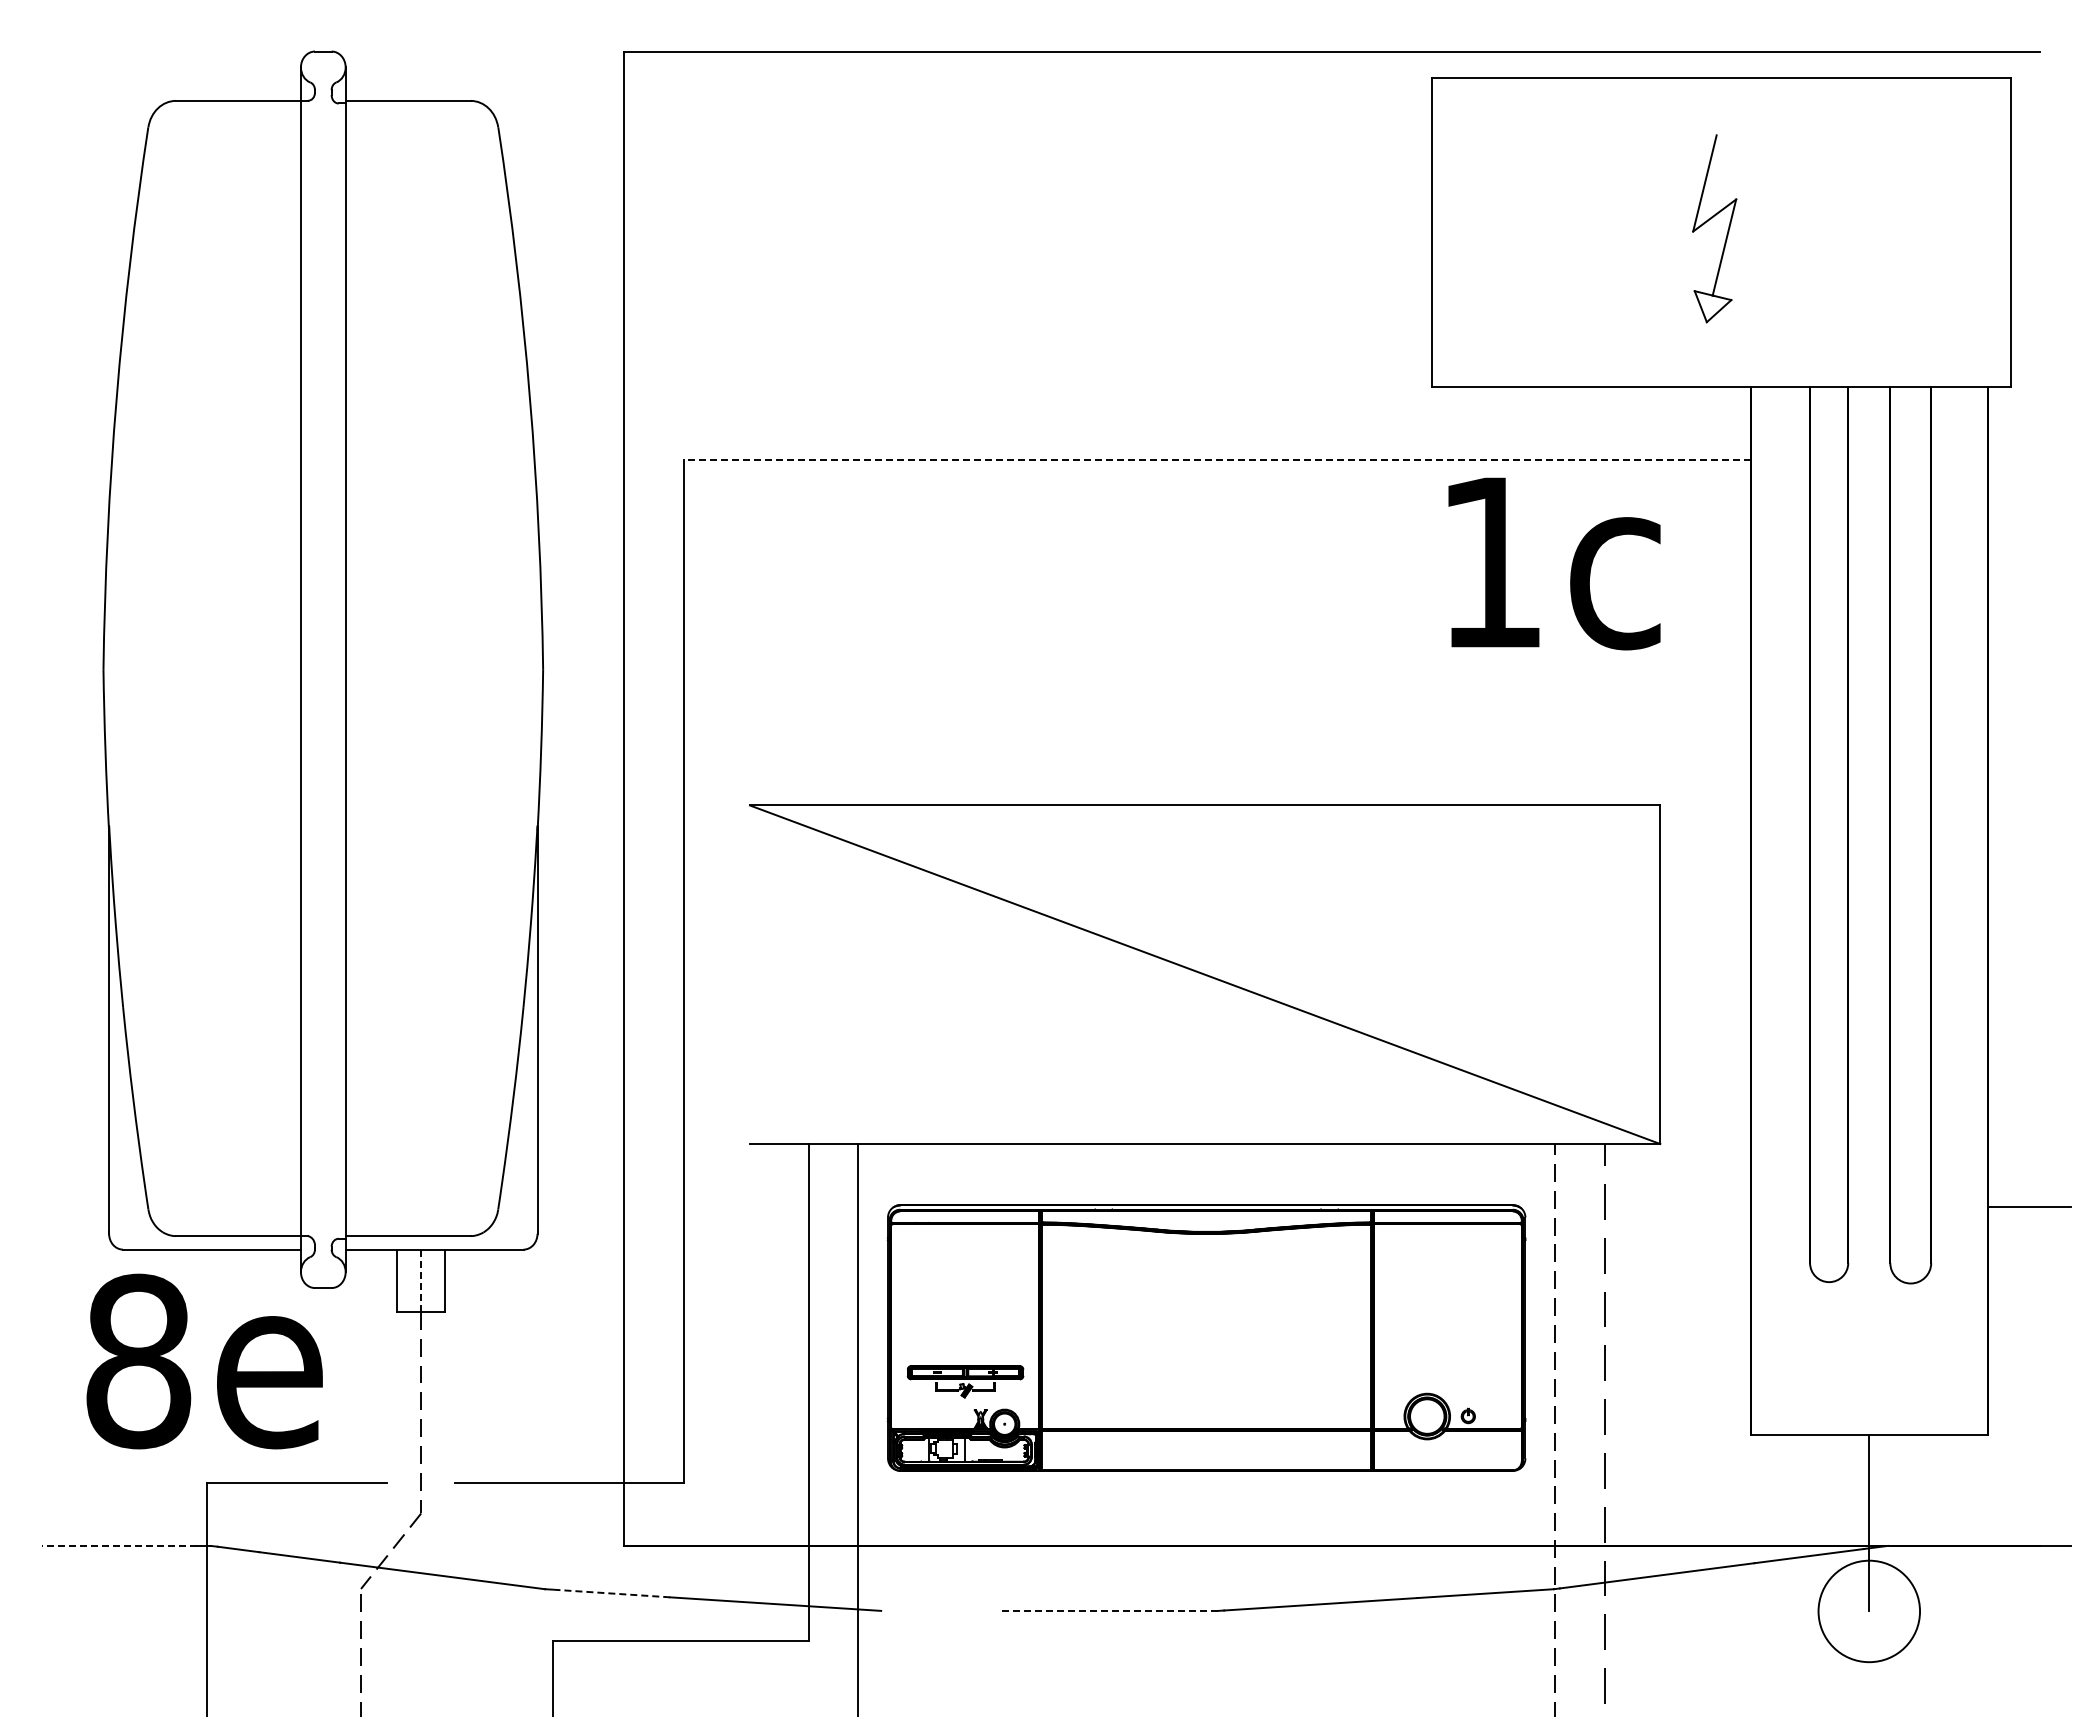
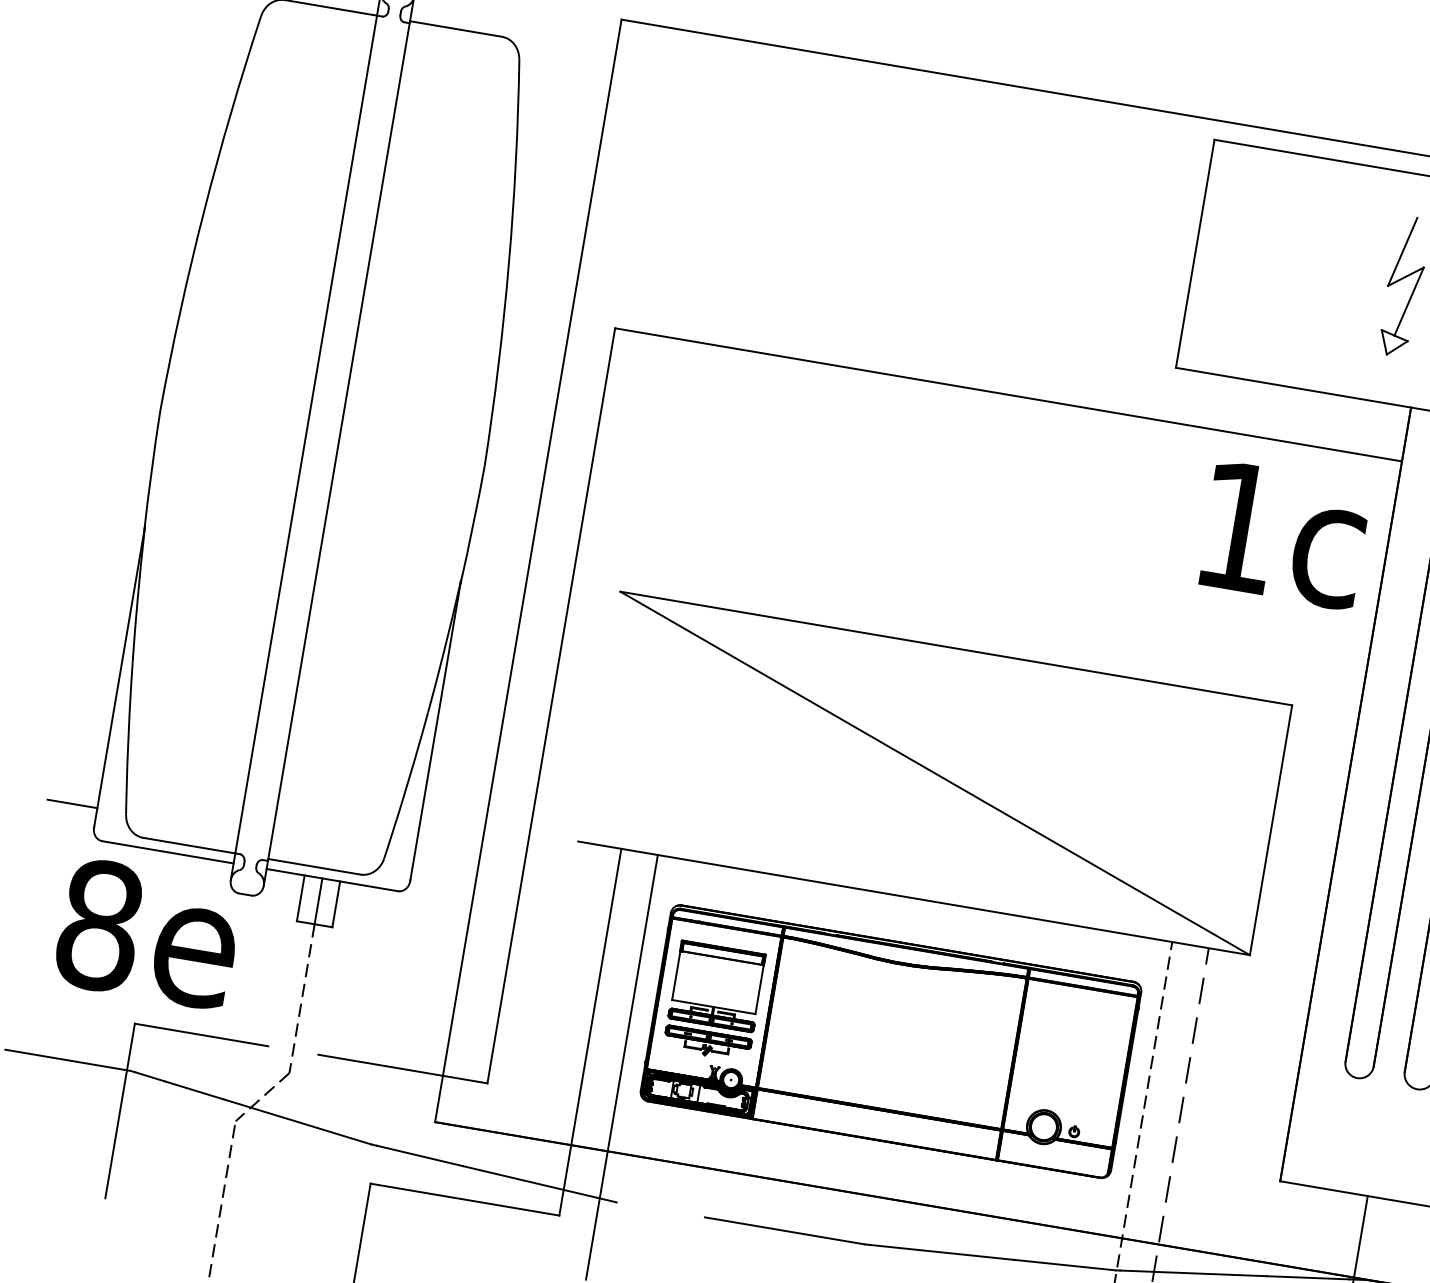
line: (1216, 459) -> (1007, 394), dashed -> solid
text: (1554, 563) -> (1284, 535), moved
line: (75, 1207) -> (72, 804), added
line: (421, 1280) -> (318, 901), dashed -> solid
part: (965, 1303) -> (717, 986), added
line: (119, 1545) -> (62, 1059), dashed -> solid
line: (611, 1593) -> (419, 1155), dashed -> solid
line: (1109, 1610) -> (785, 1230), dashed -> solid

